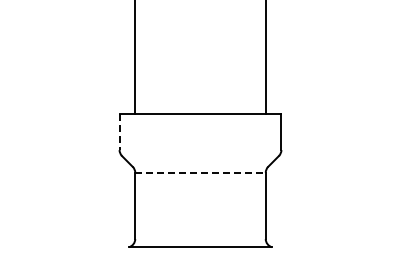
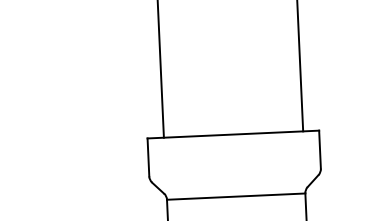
line: (119, 132) -> (148, 157), dashed -> solid
line: (201, 172) -> (237, 196), dashed -> solid

